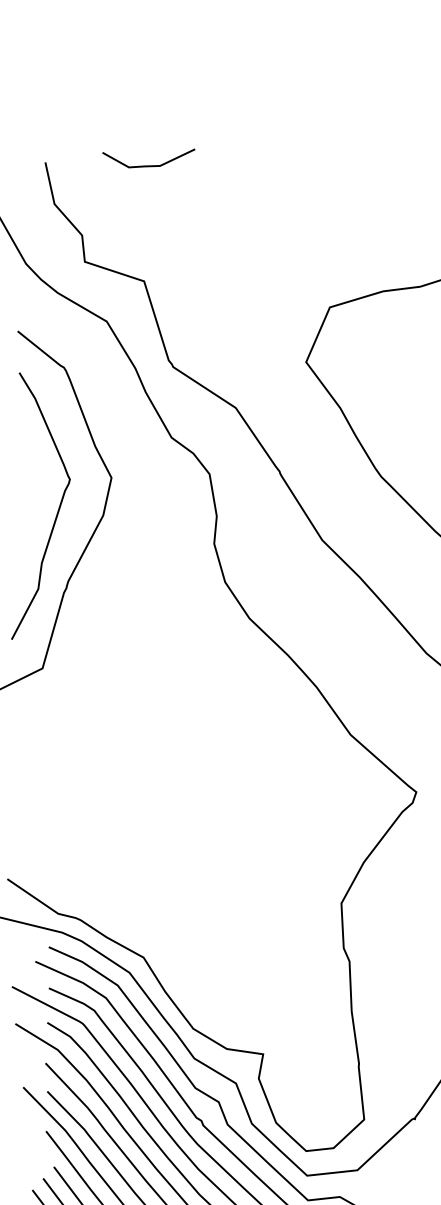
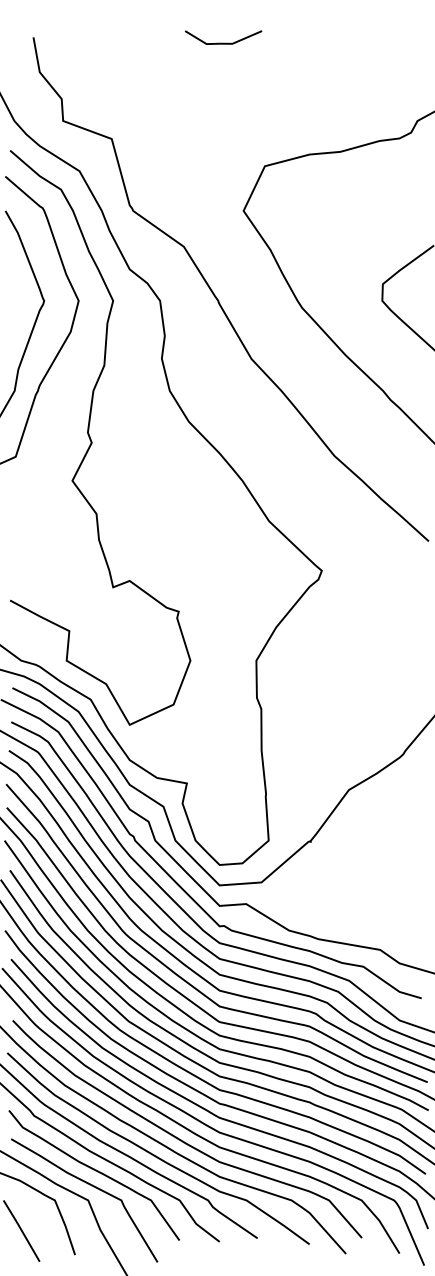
line: (149, 164) -> (223, 42), moved
curve: (134, 646) -> (92, 441), added

